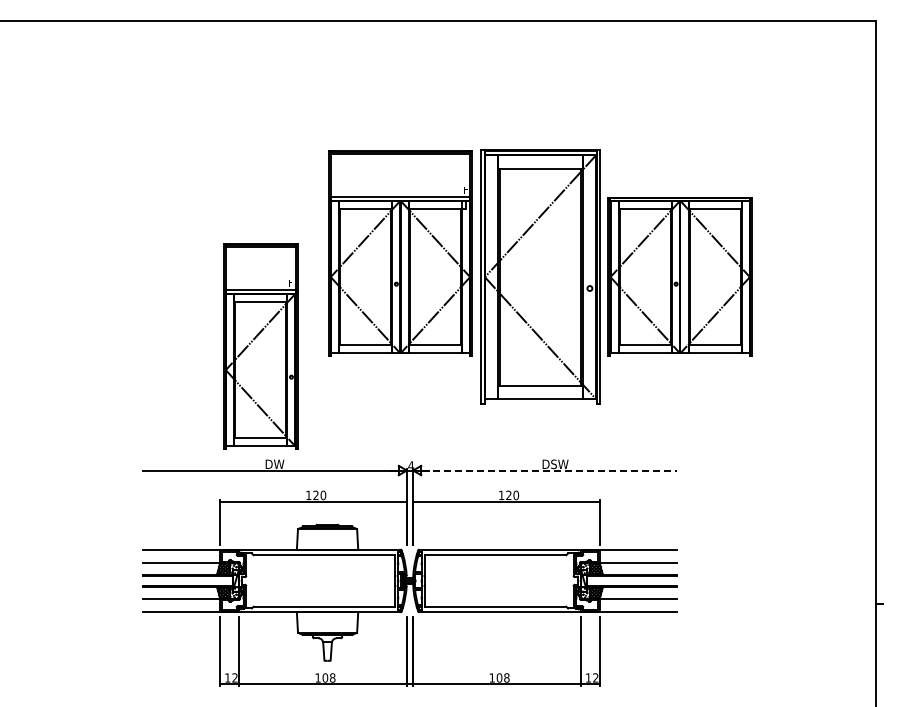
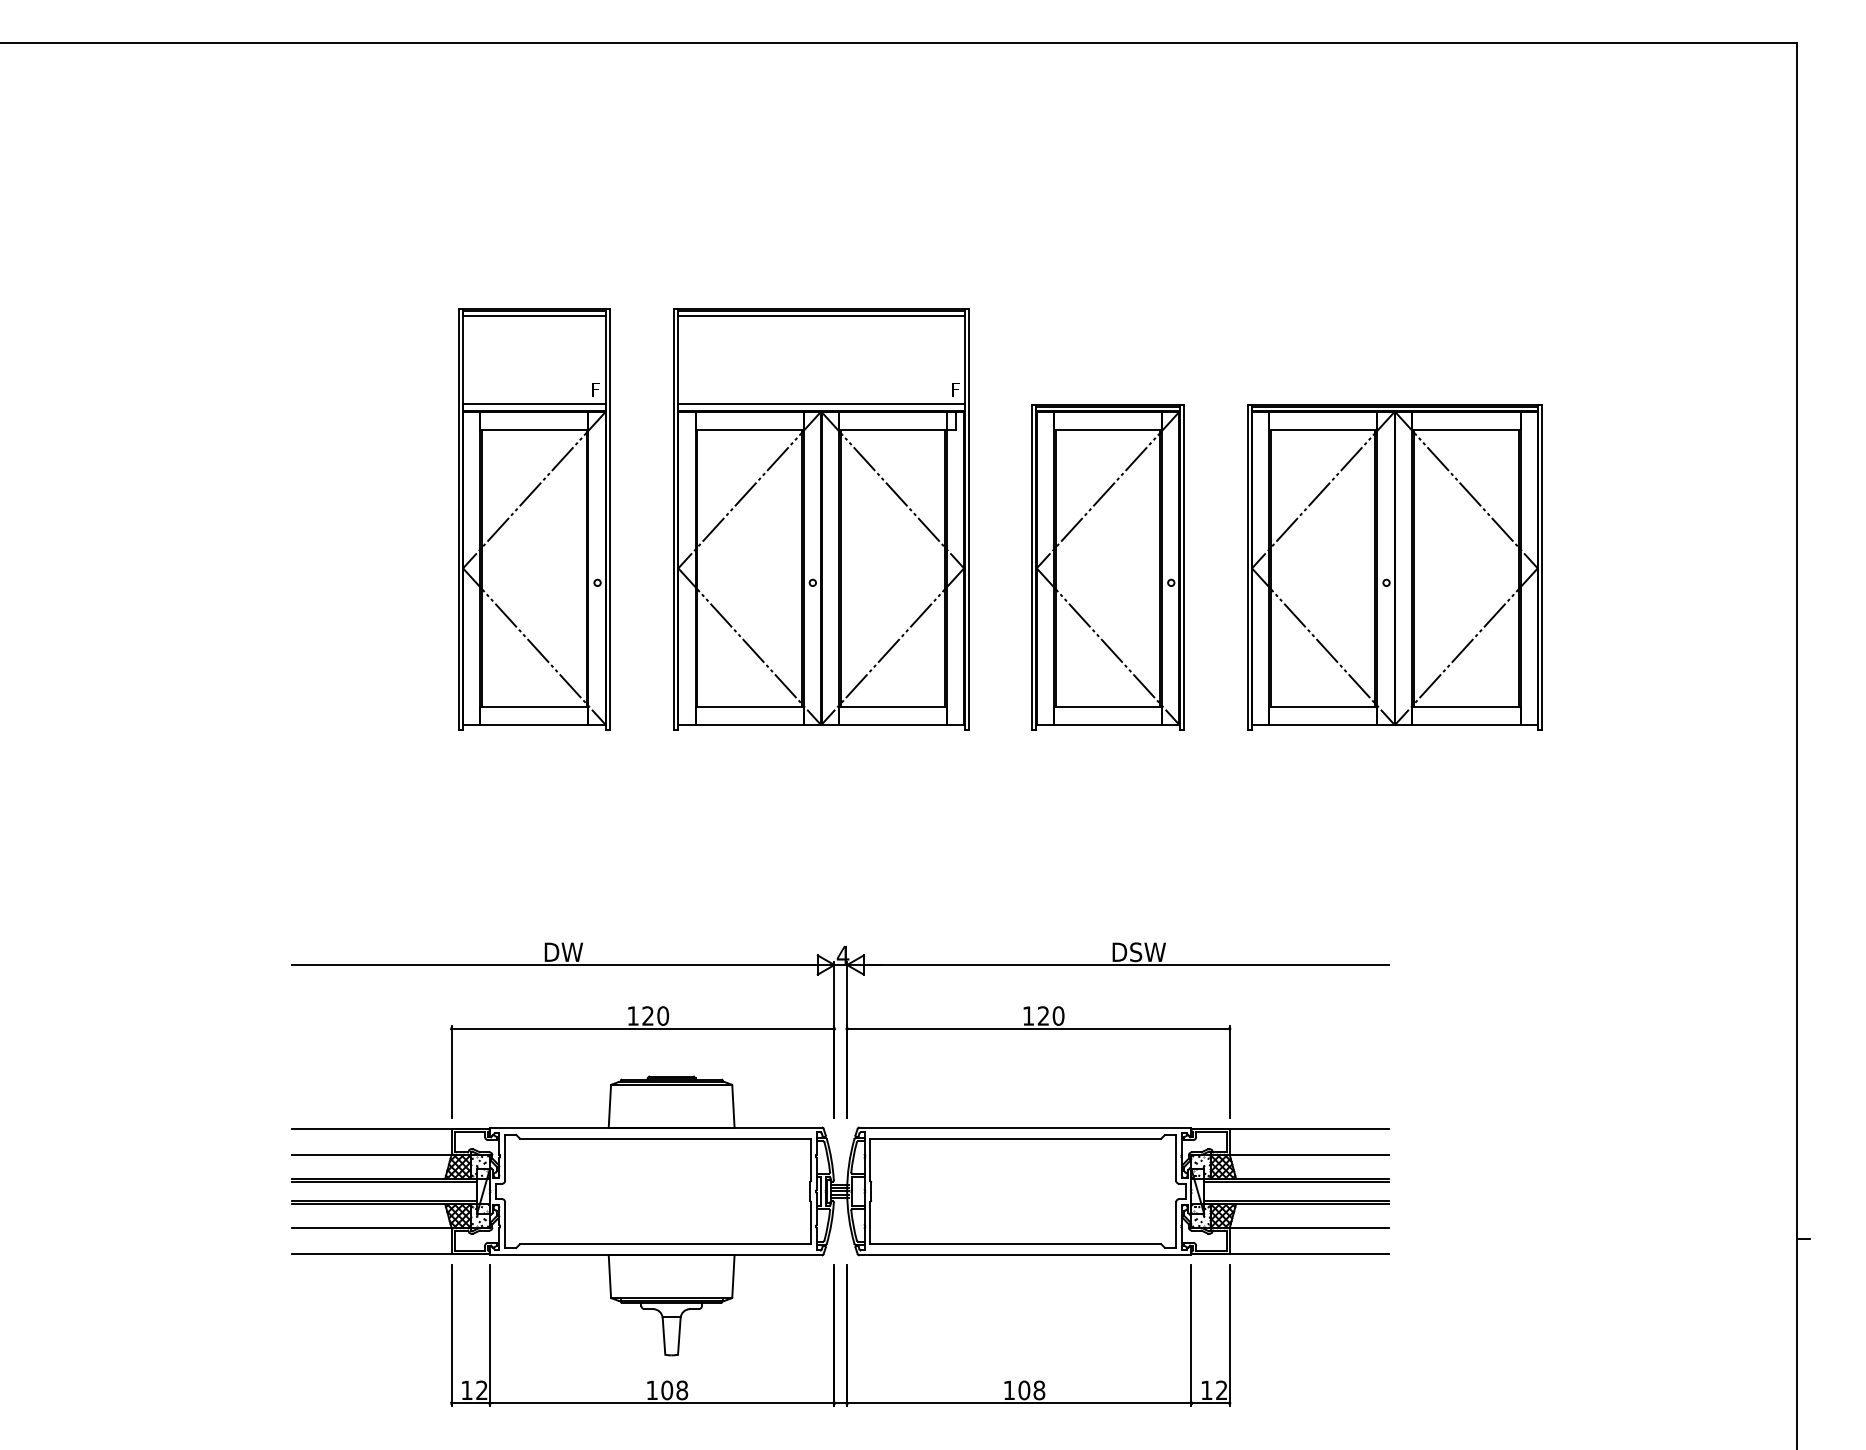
part: (539, 276) -> (1106, 567), size x0.62
part: (260, 346) -> (534, 519), moved
line: (550, 470) -> (1128, 964), dashed -> solid

